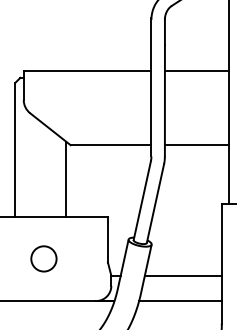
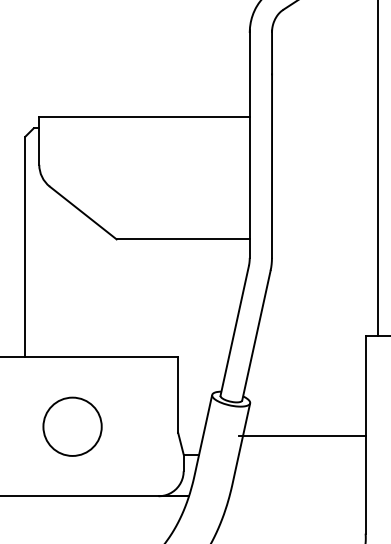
line: (196, 71) -> (324, 117), removed
line: (196, 145) -> (324, 239), removed
line: (65, 178) -> (108, 294), removed
circle: (43, 258) -> (71, 426), size x1.4
line: (182, 275) -> (300, 436), moved
line: (180, 301) -> (297, 497), removed

